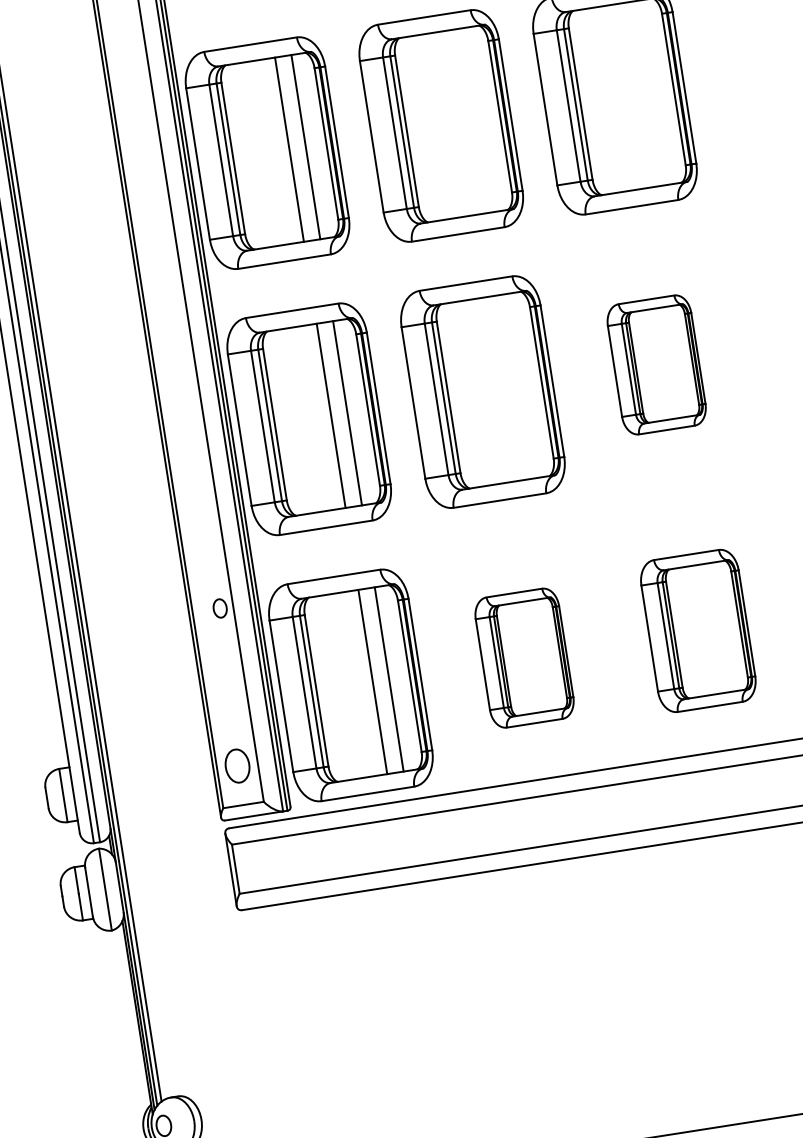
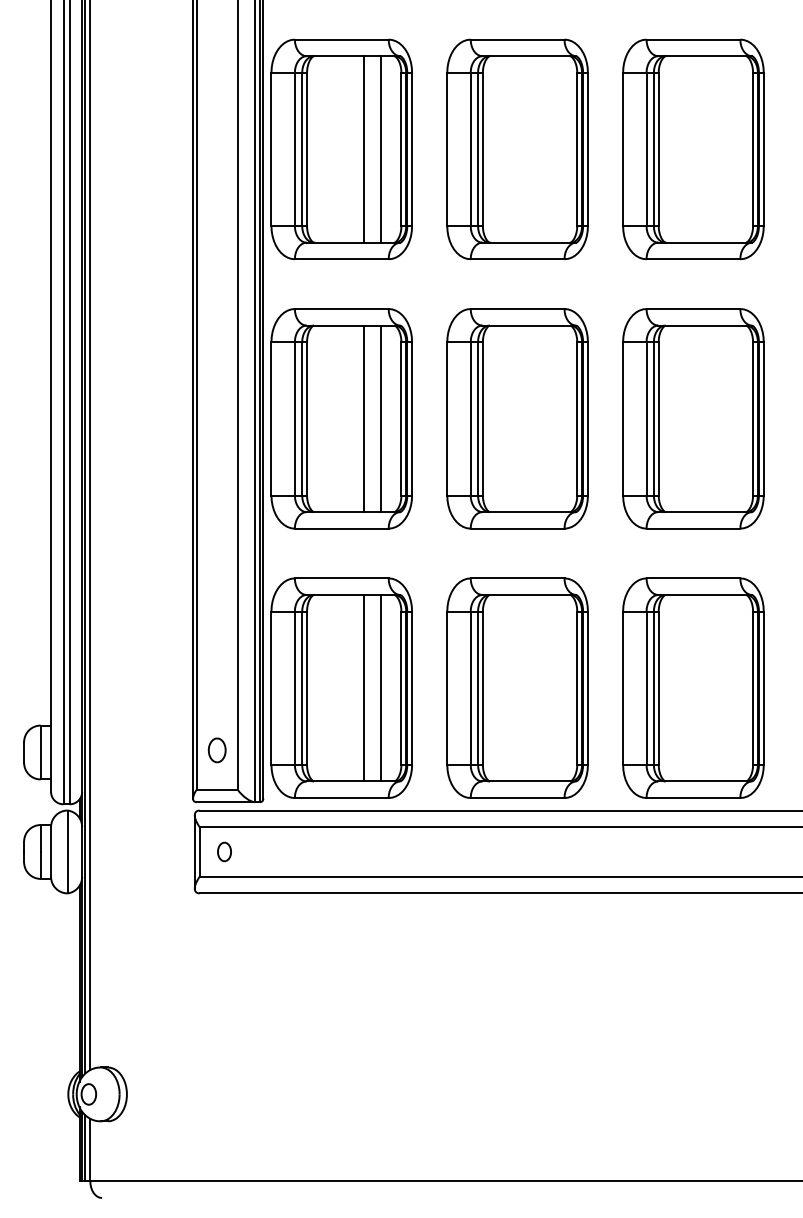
part: (656, 364) -> (693, 418), size x1.67
part: (220, 608) -> (224, 851), moved
part: (698, 630) -> (693, 687), size x1.43
part: (524, 657) -> (517, 687), size x1.67
part: (236, 766) -> (216, 750), size x0.71

